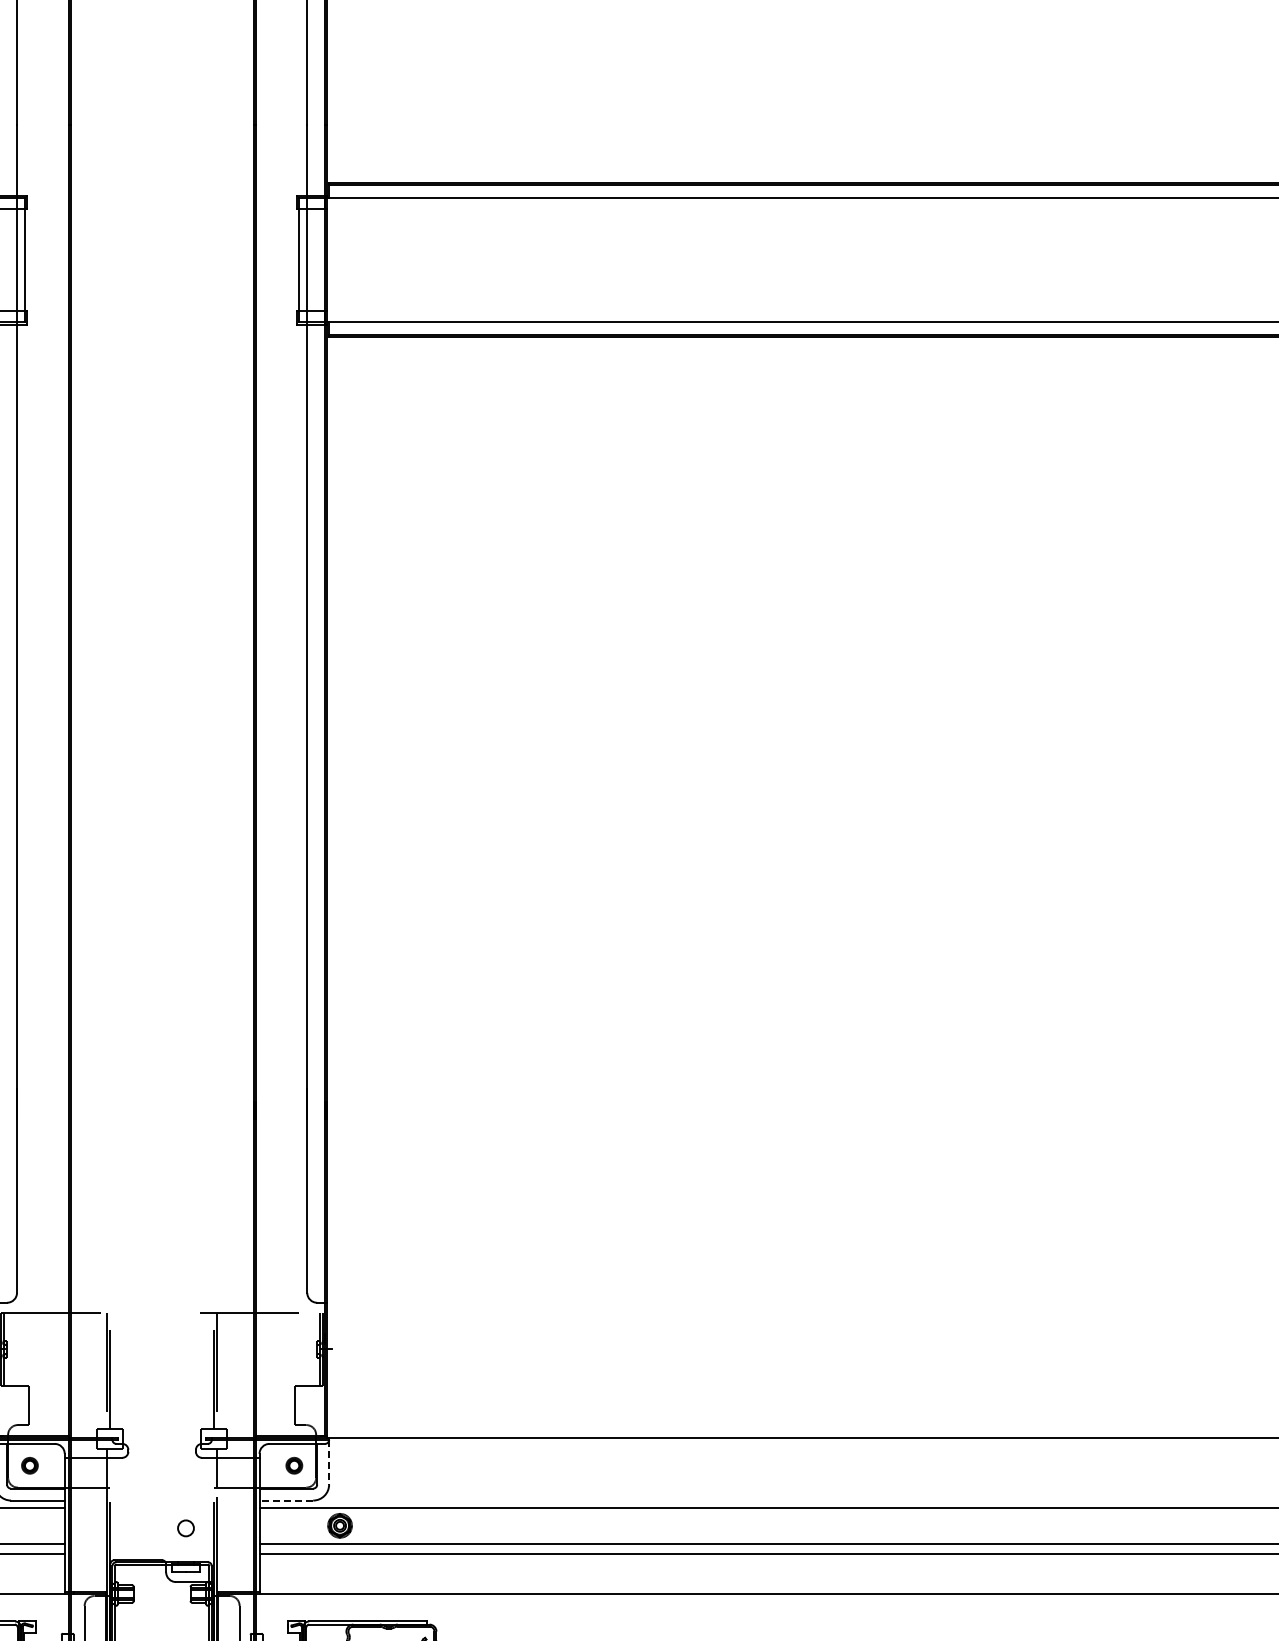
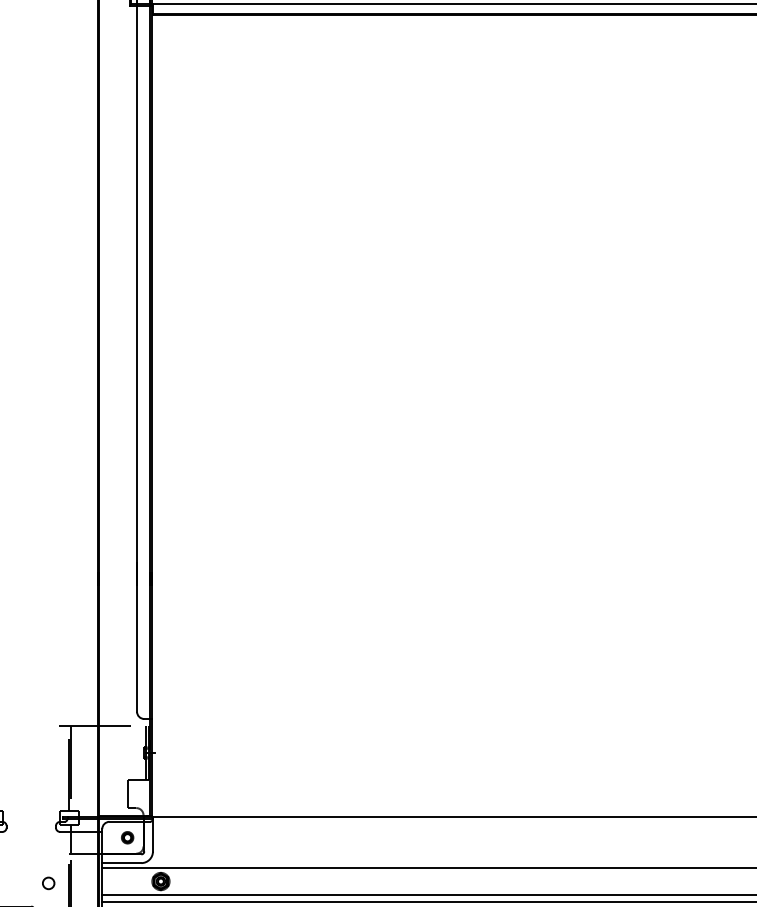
line: (329, 1462) -> (153, 835), dashed -> solid
line: (286, 1500) -> (121, 863), dashed -> solid

